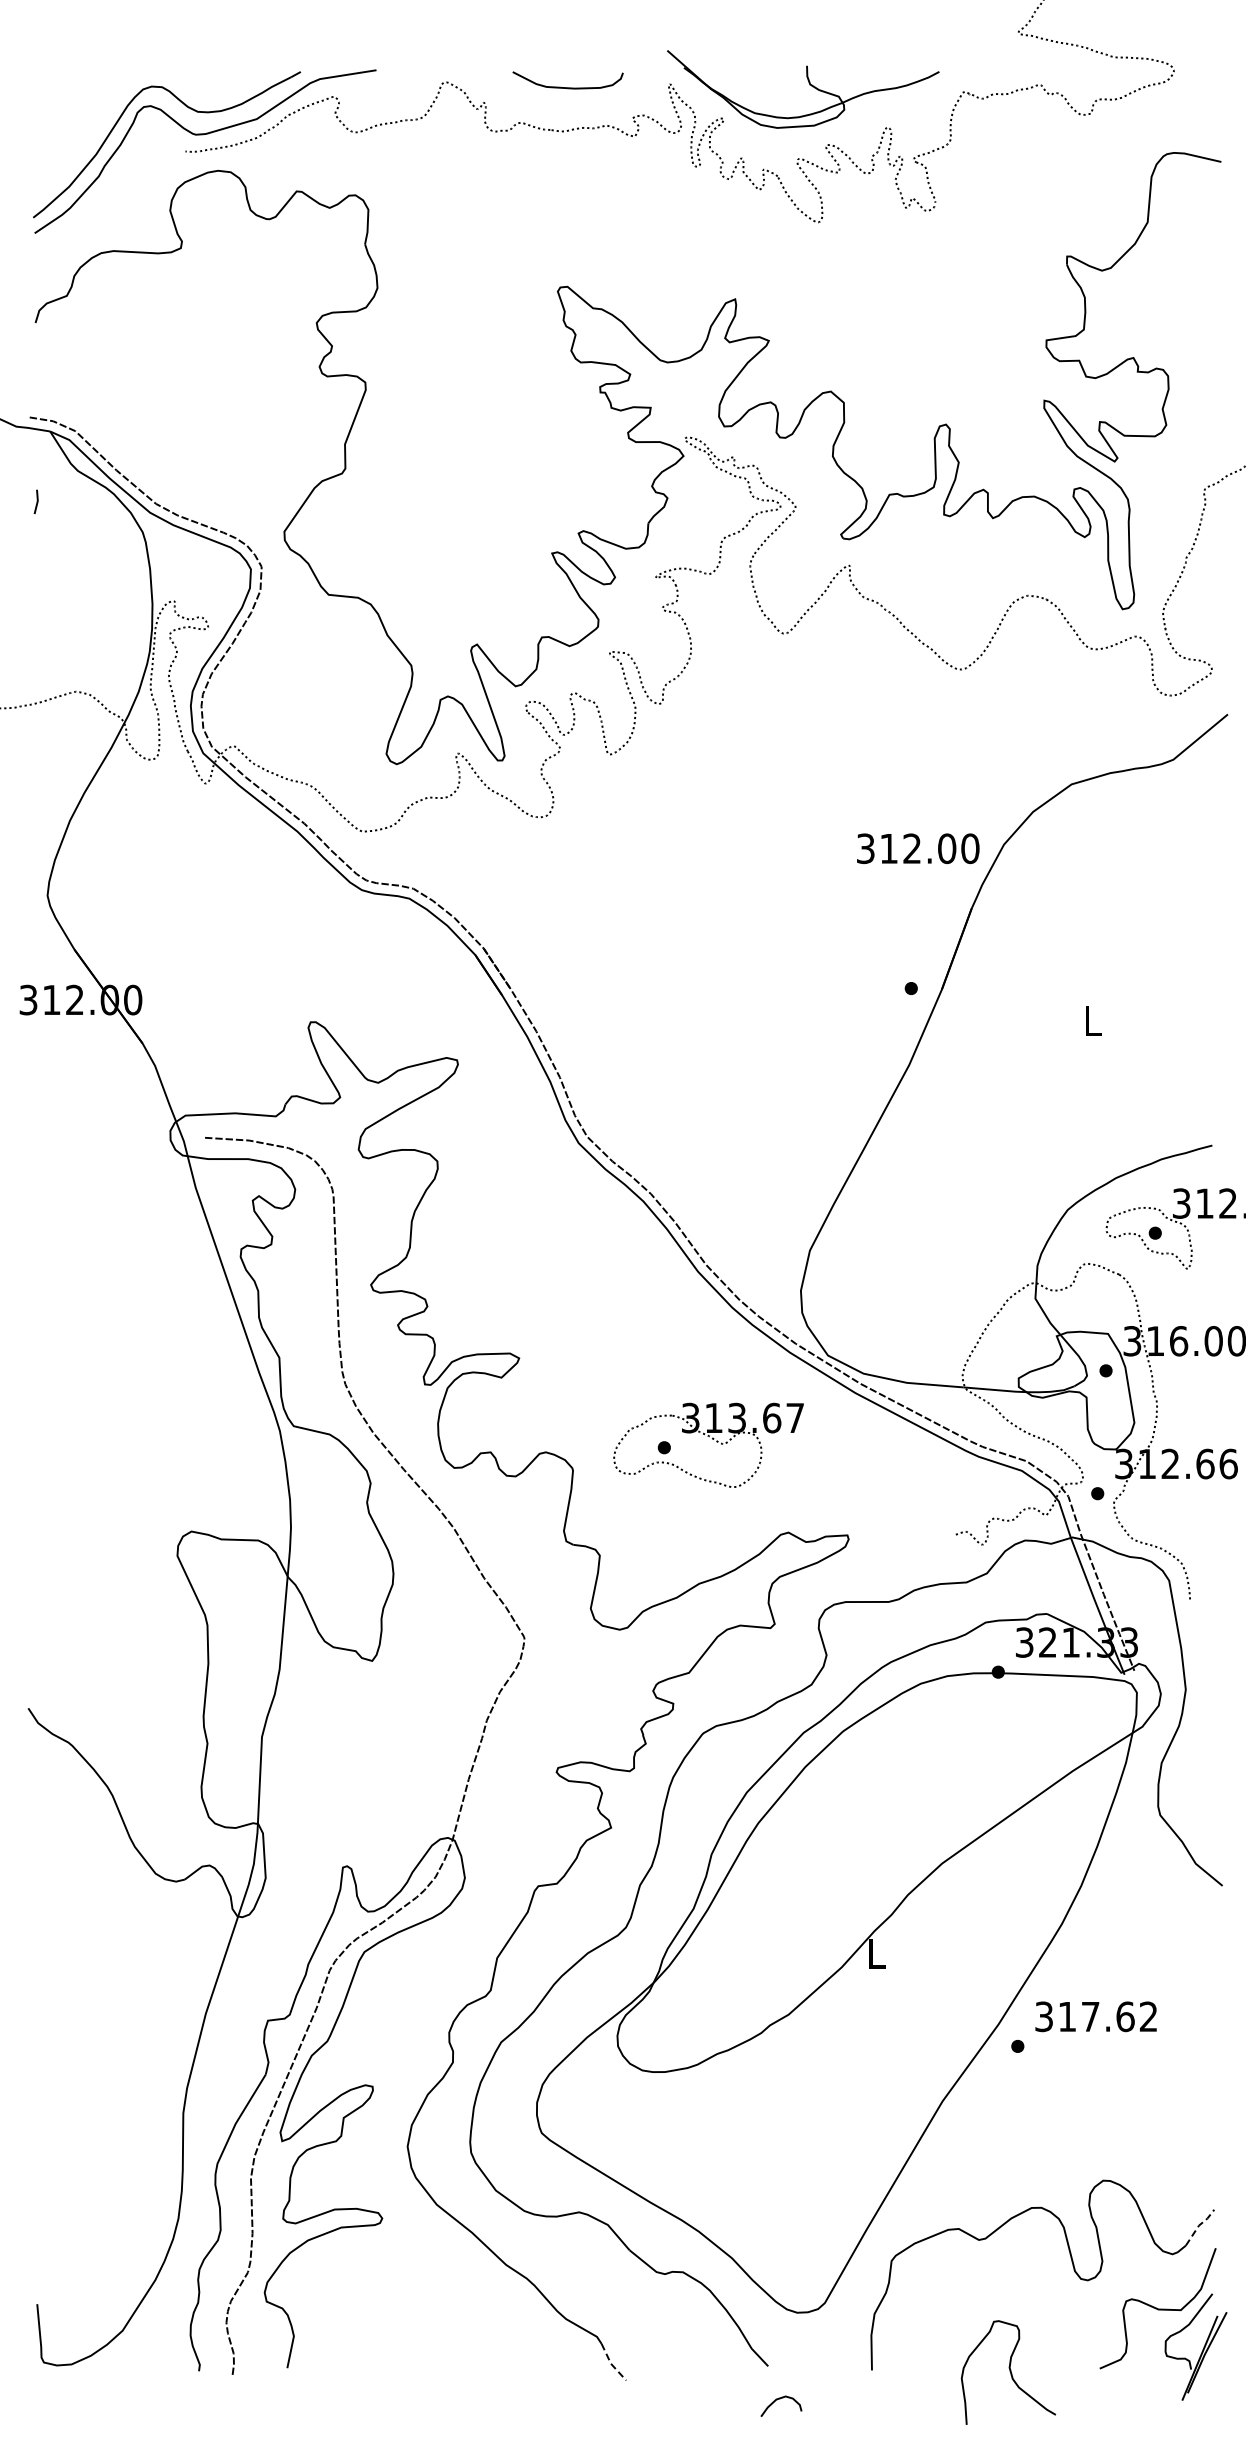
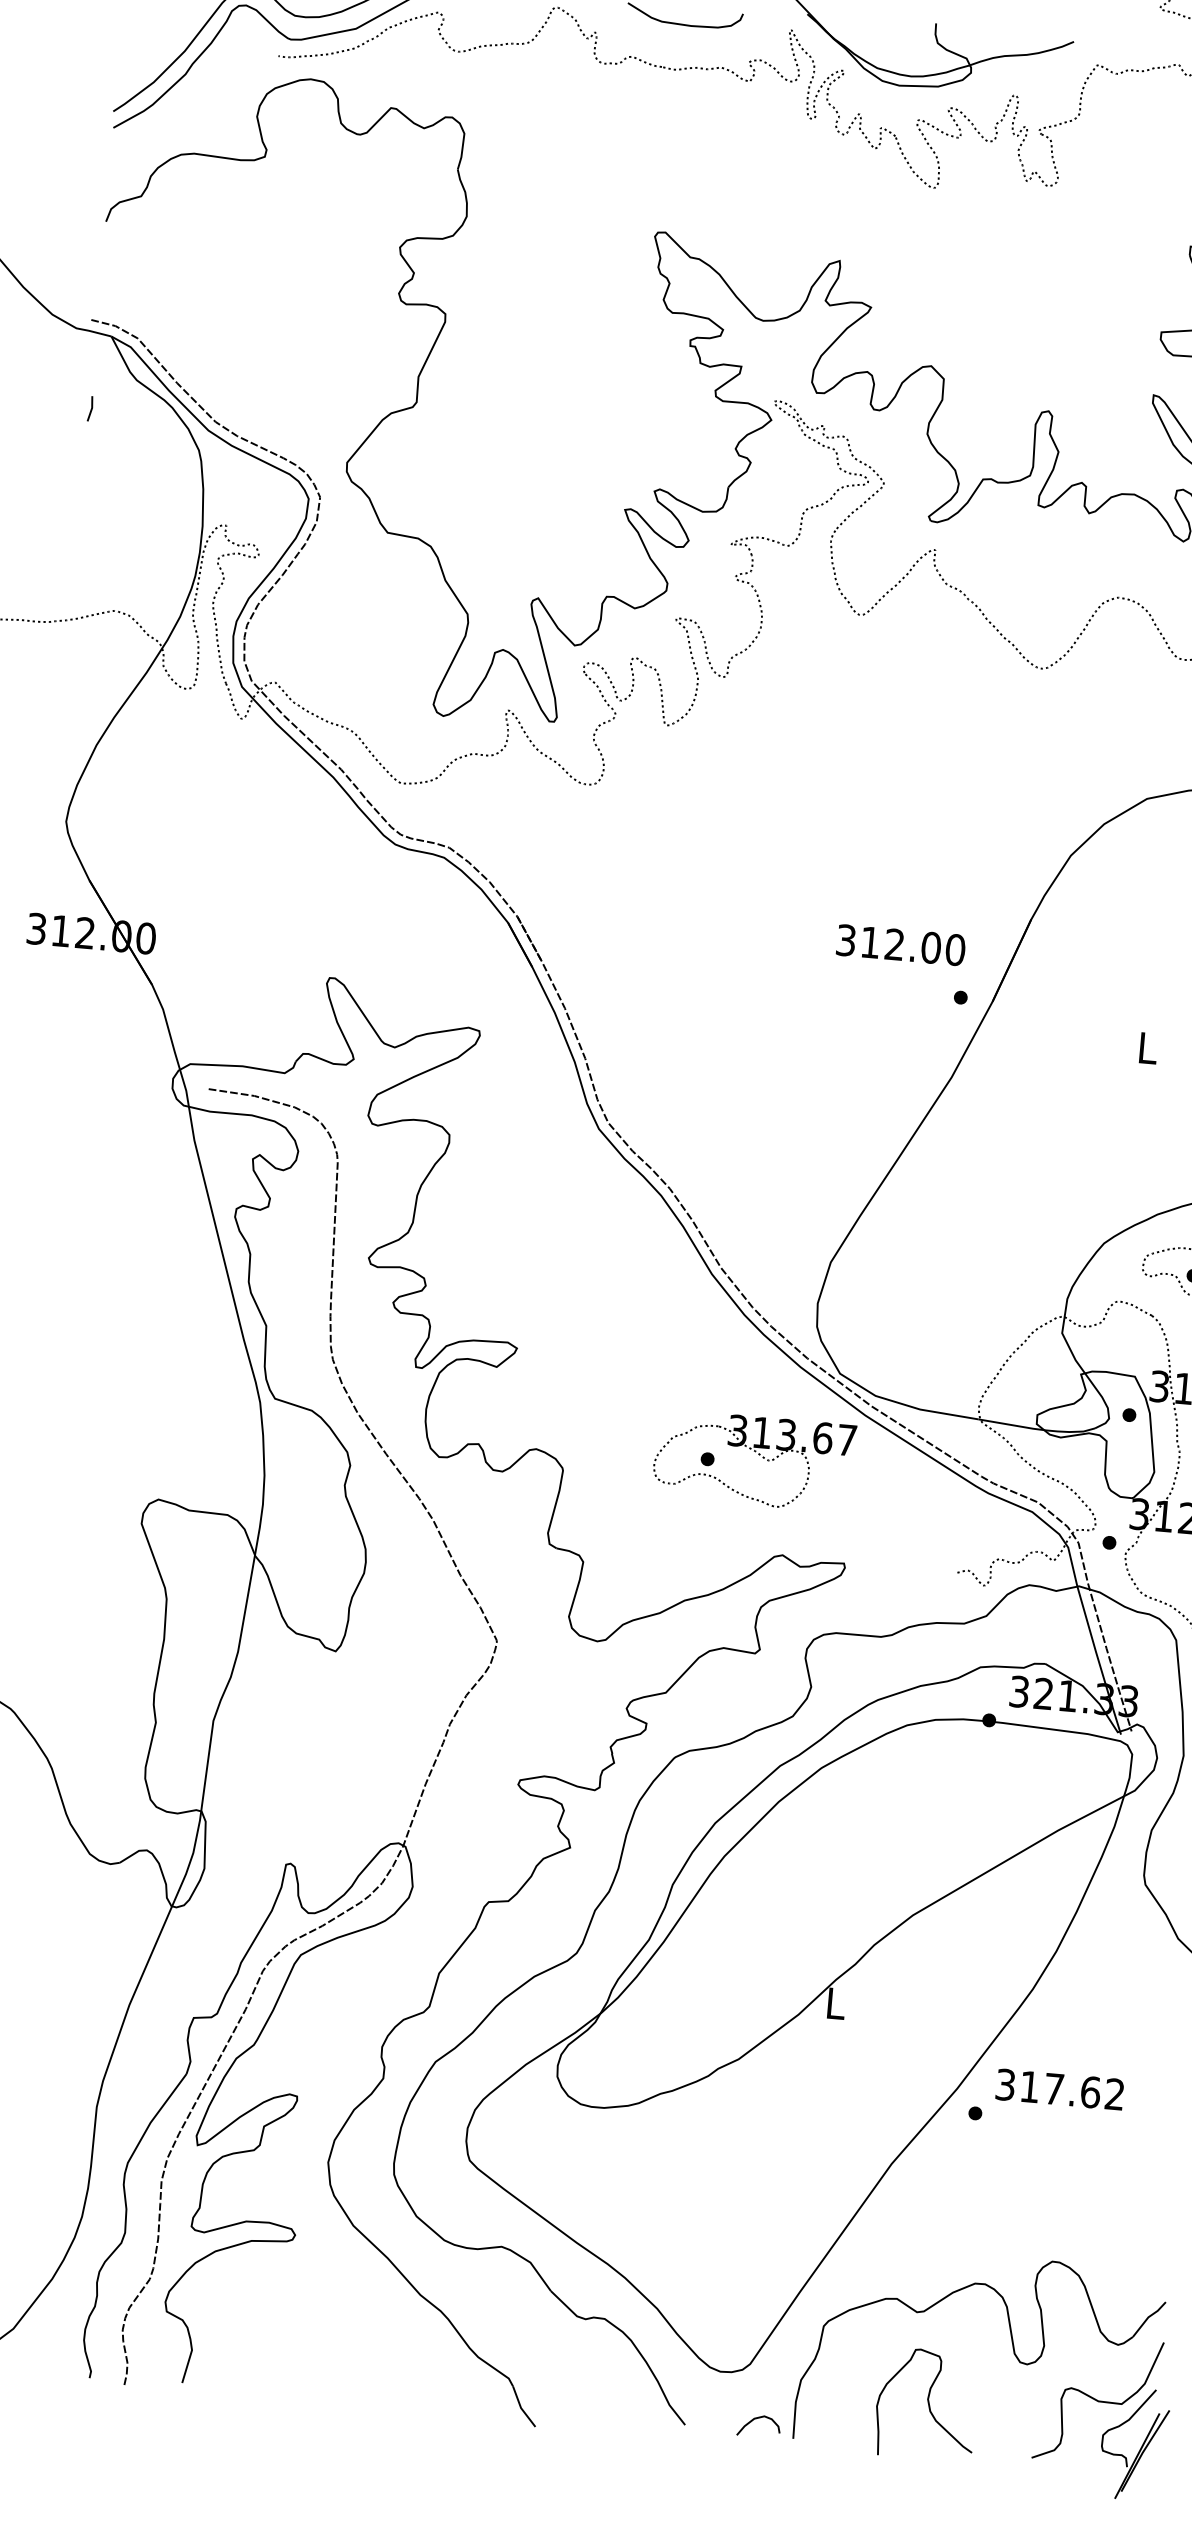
text: (918, 848) -> (901, 945), moved
part: (712, 1439) -> (758, 1455), moved
line: (1199, 2225) -> (1148, 2317), dashed -> solid
line: (611, 2363) -> (521, 2407), dashed -> solid
curve: (1009, 2371) -> (927, 2403), moved
curve: (780, 2399) -> (758, 2419), moved

